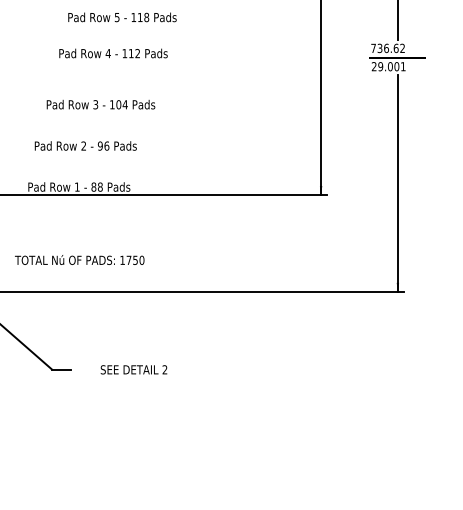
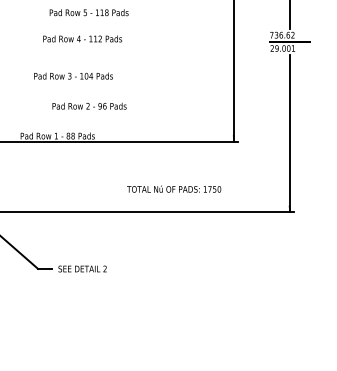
text: (85, 145) -> (89, 105), moved
text: (80, 259) -> (174, 188), moved
text: (133, 369) -> (82, 268), moved

